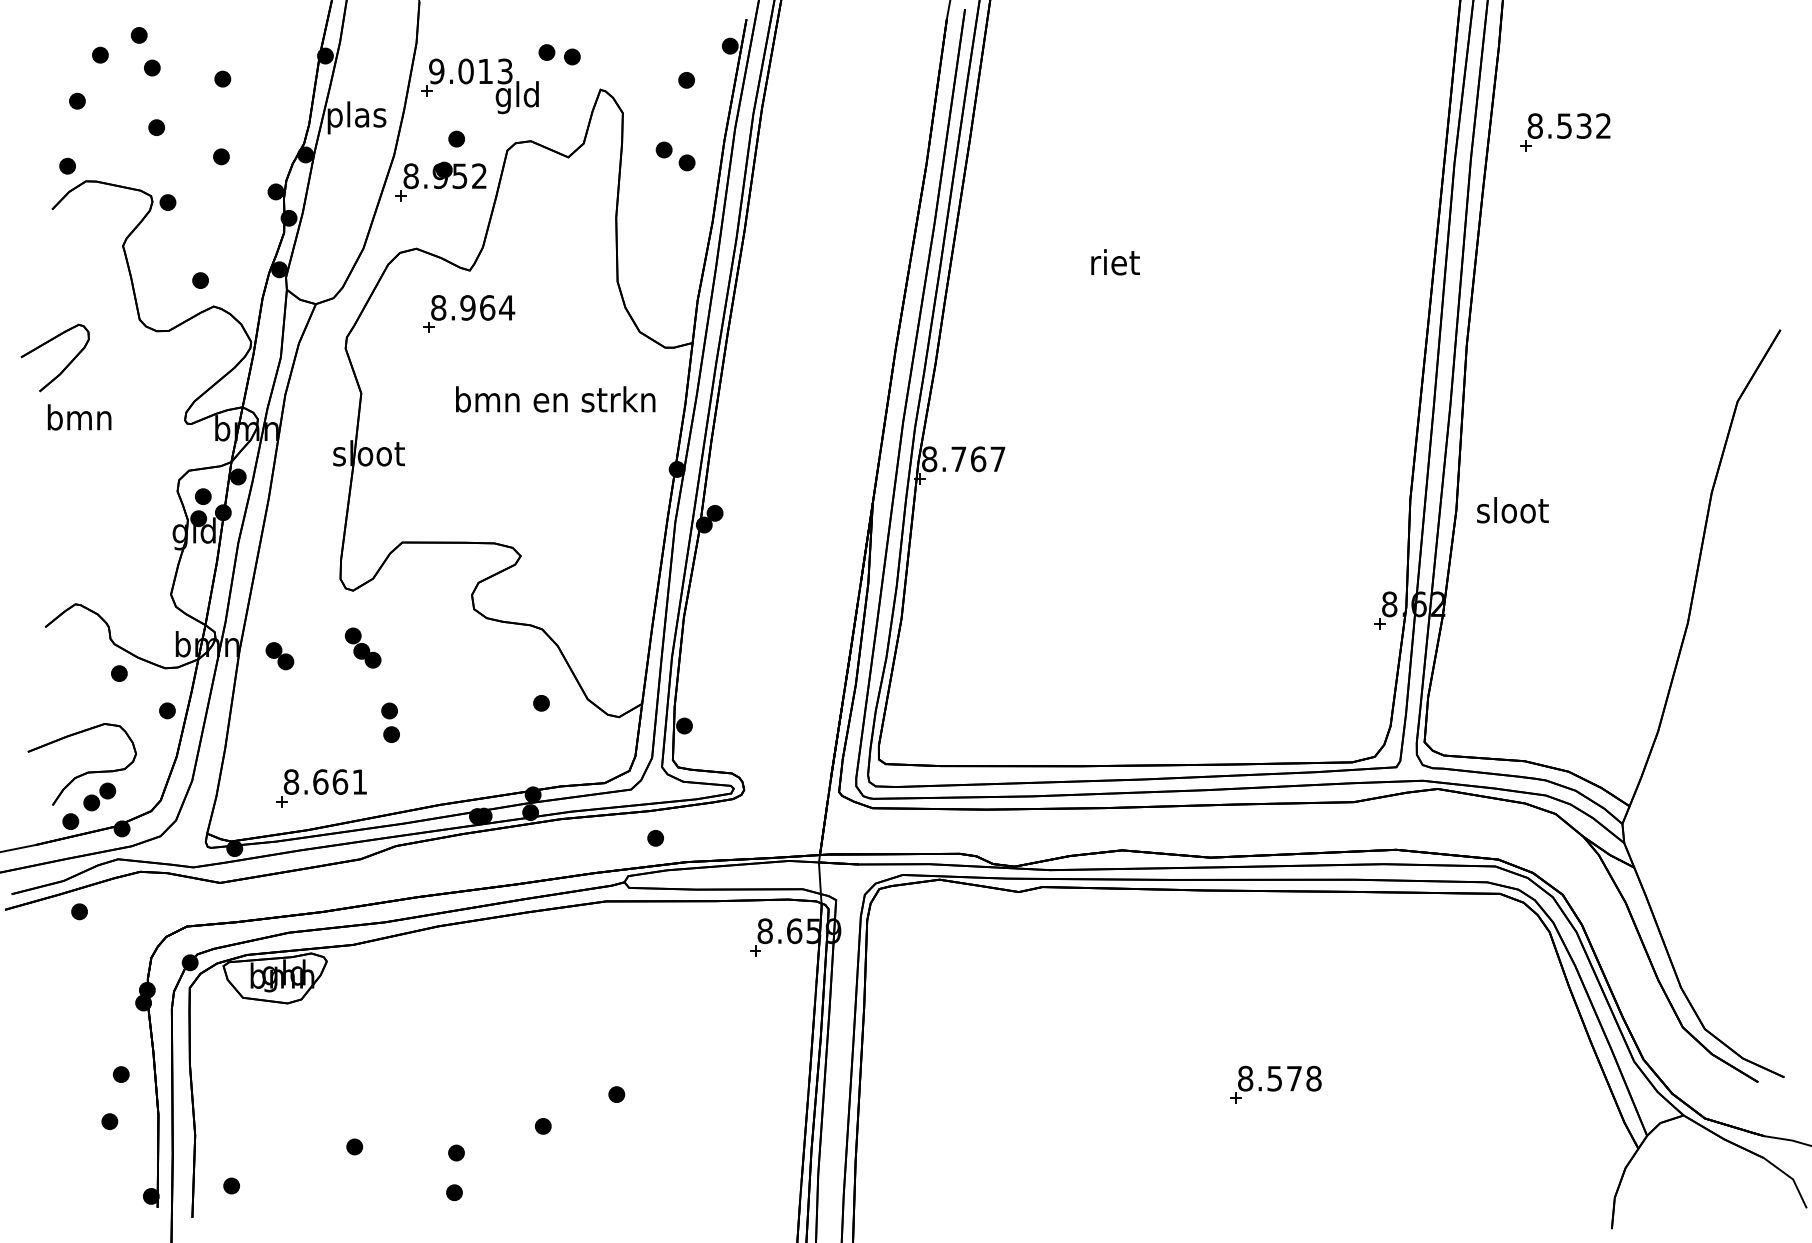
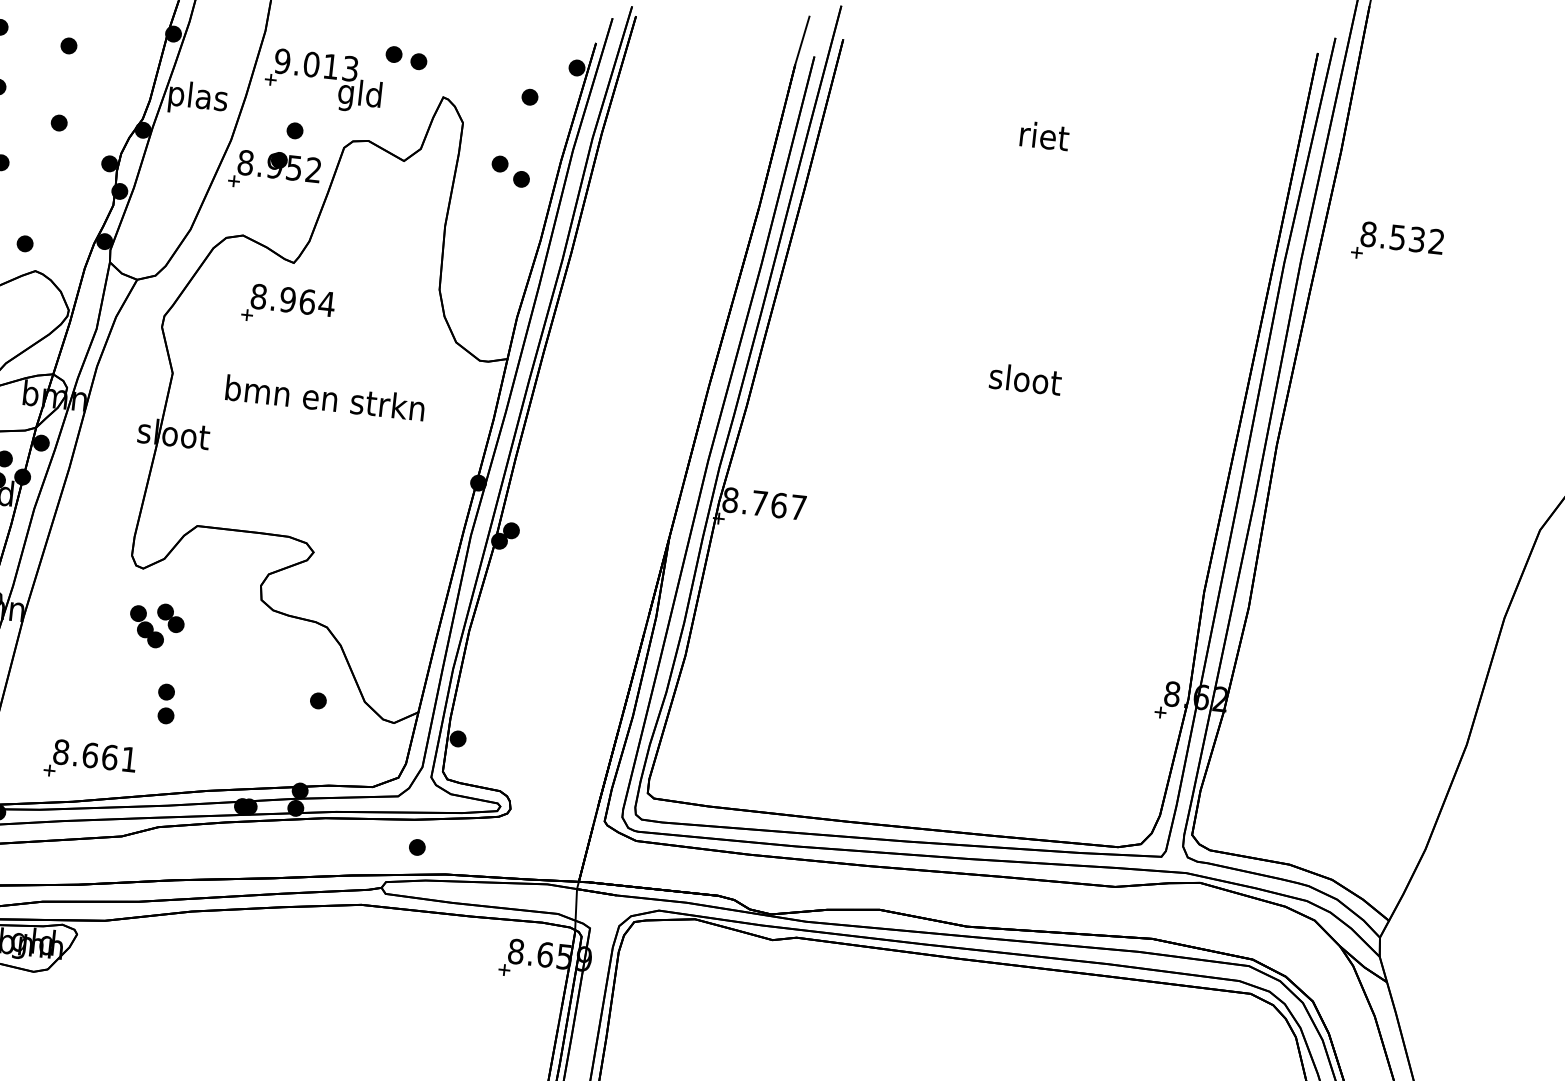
text: (1115, 262) -> (1044, 136), moved
text: (555, 399) -> (325, 398), moved
text: (1512, 510) -> (1025, 379), moved
part: (279, 656) -> (170, 618), moved

